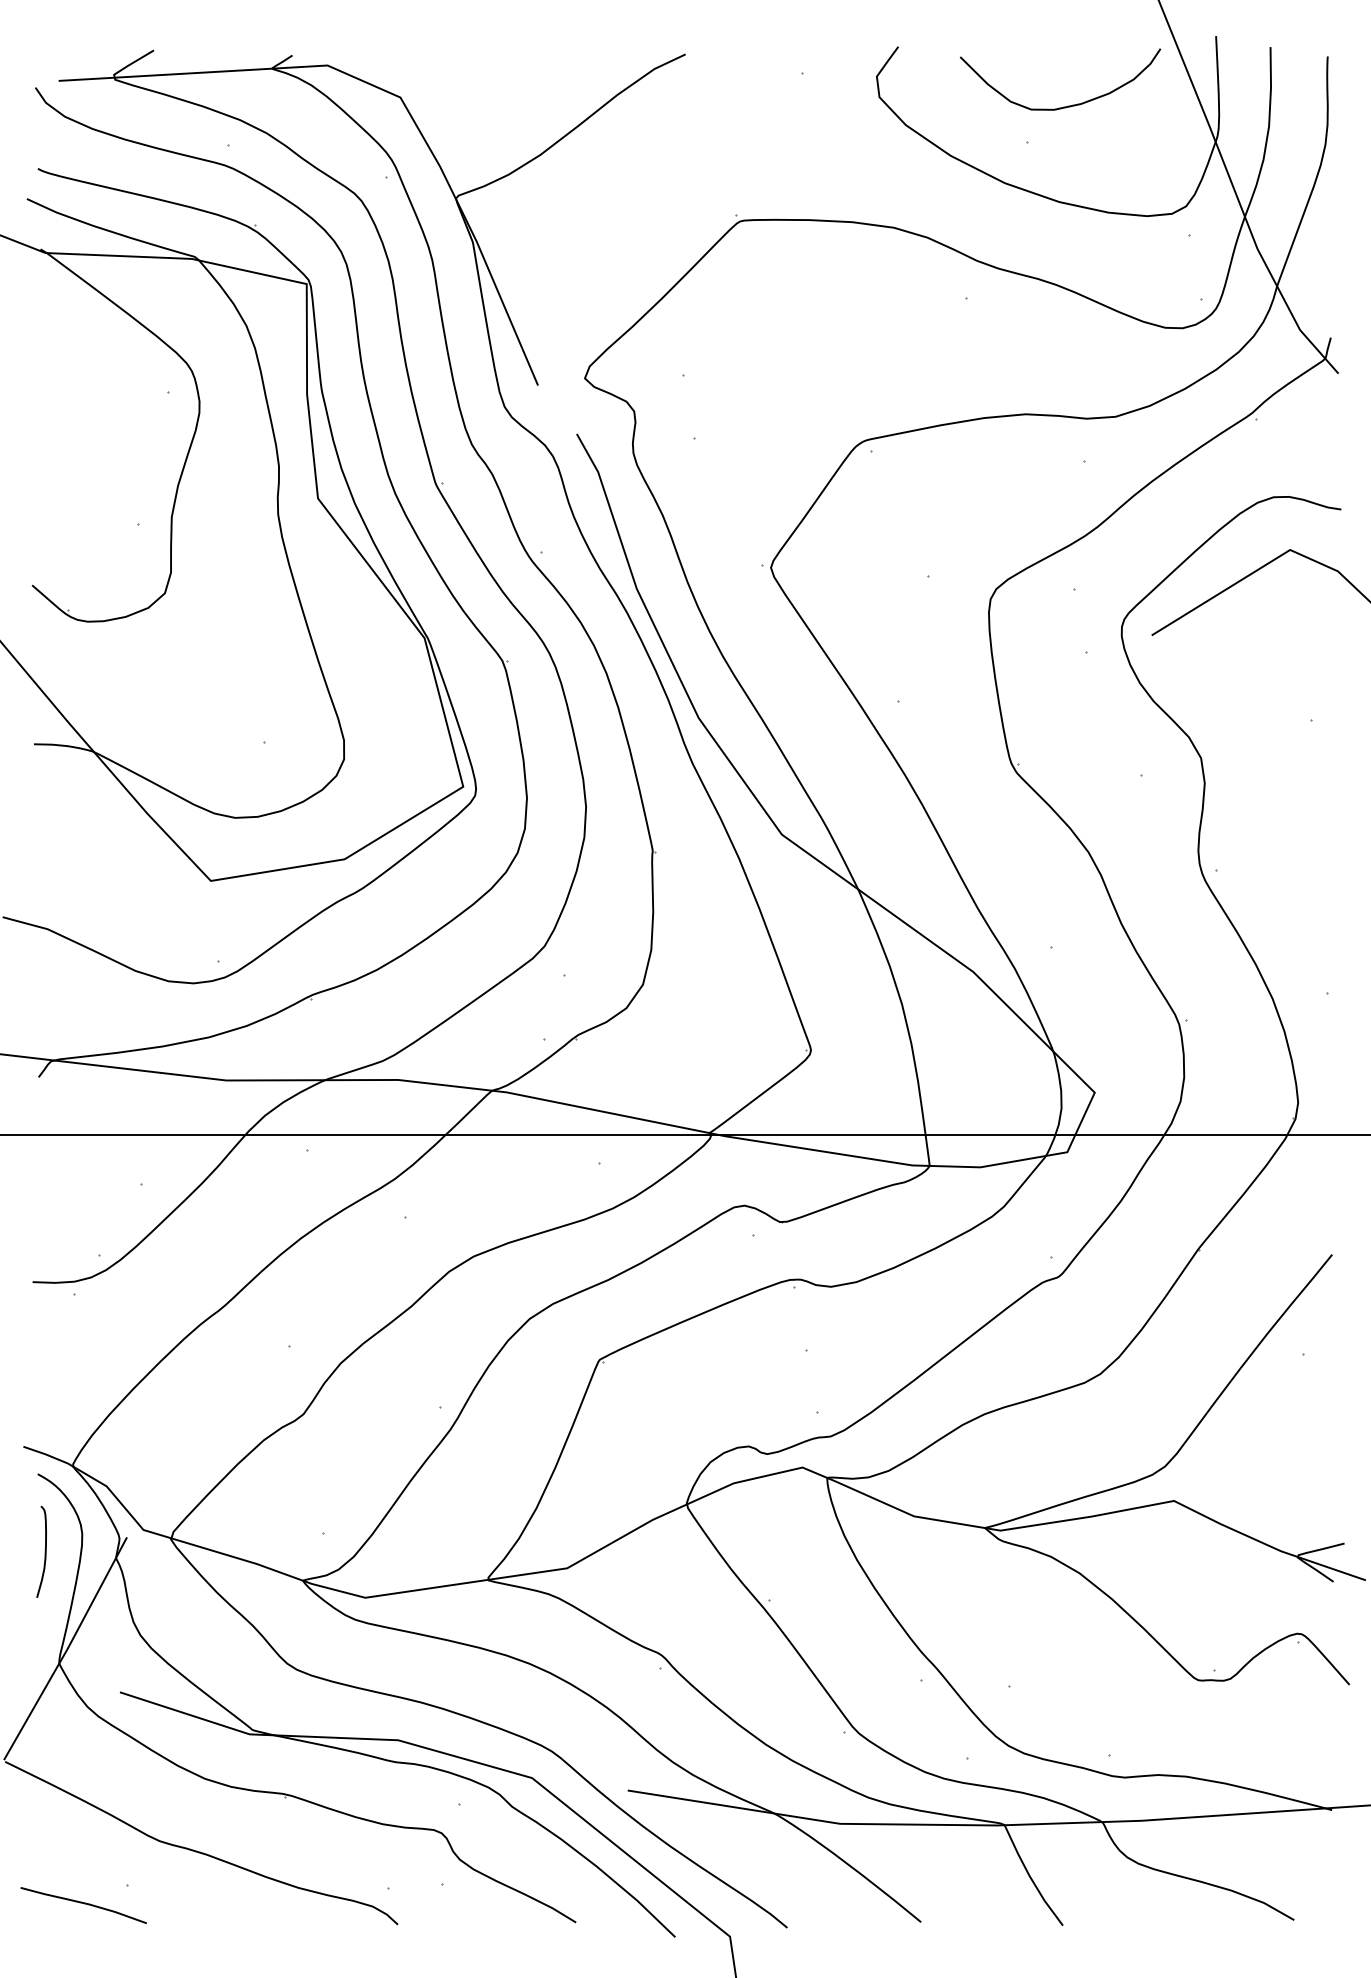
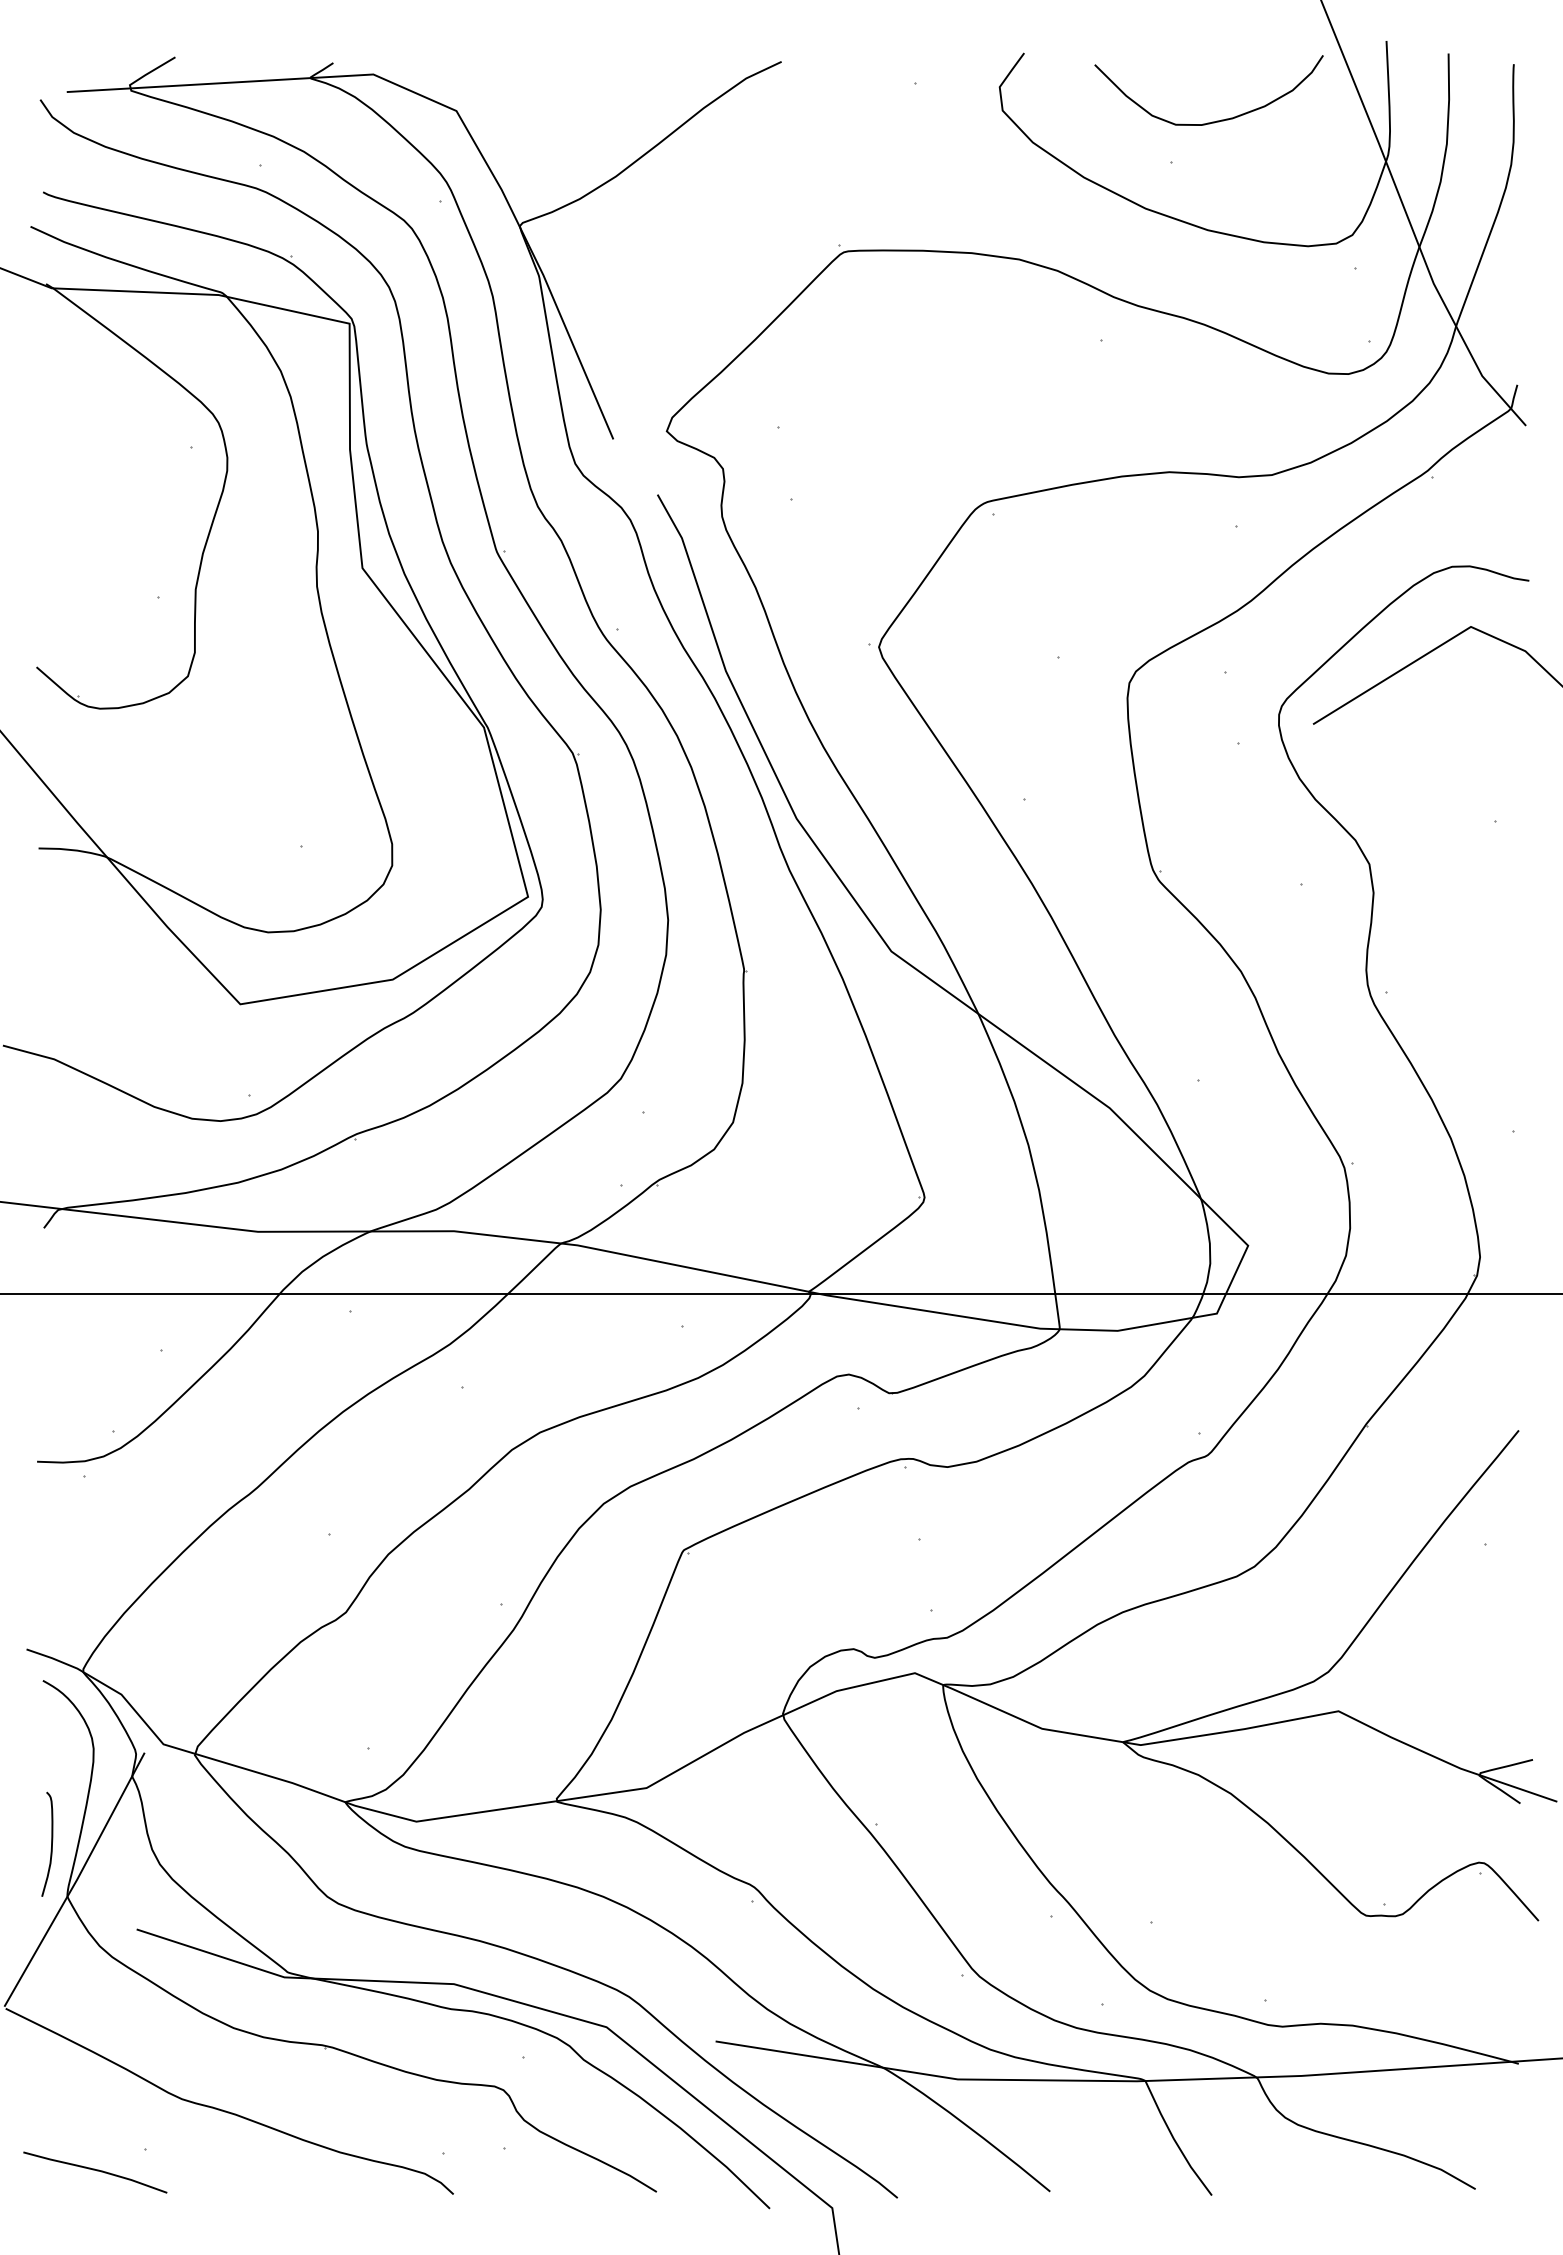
curve: (45, 1551) -> (51, 1843), moved

